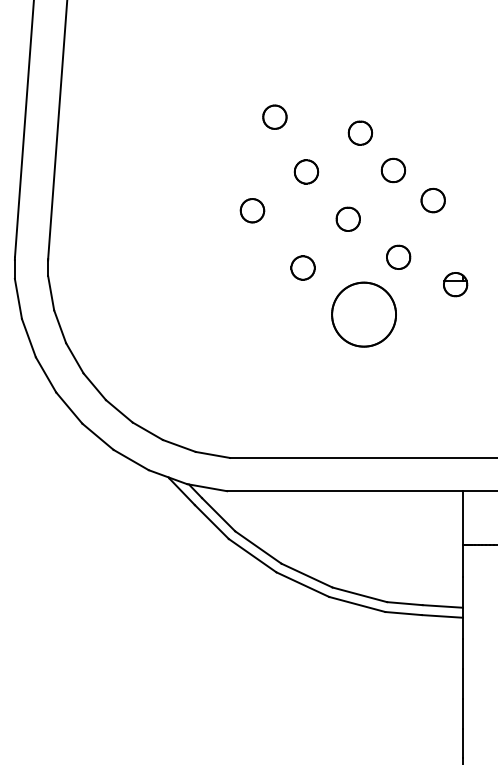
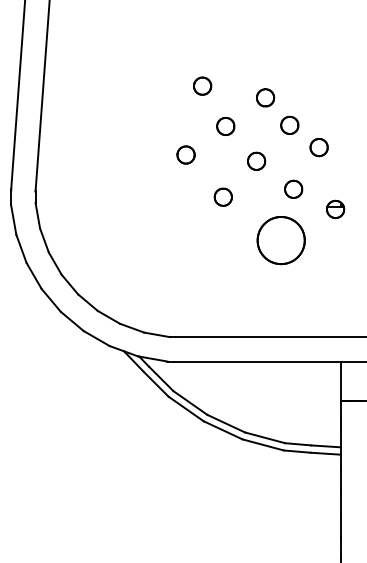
part: (363, 314) -> (280, 240), moved

